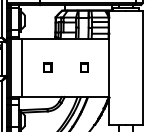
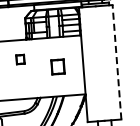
part: (47, 67) -> (20, 59), moved
part: (84, 67) -> (58, 66), size x1.6
line: (142, 67) -> (116, 62), solid -> dashed

